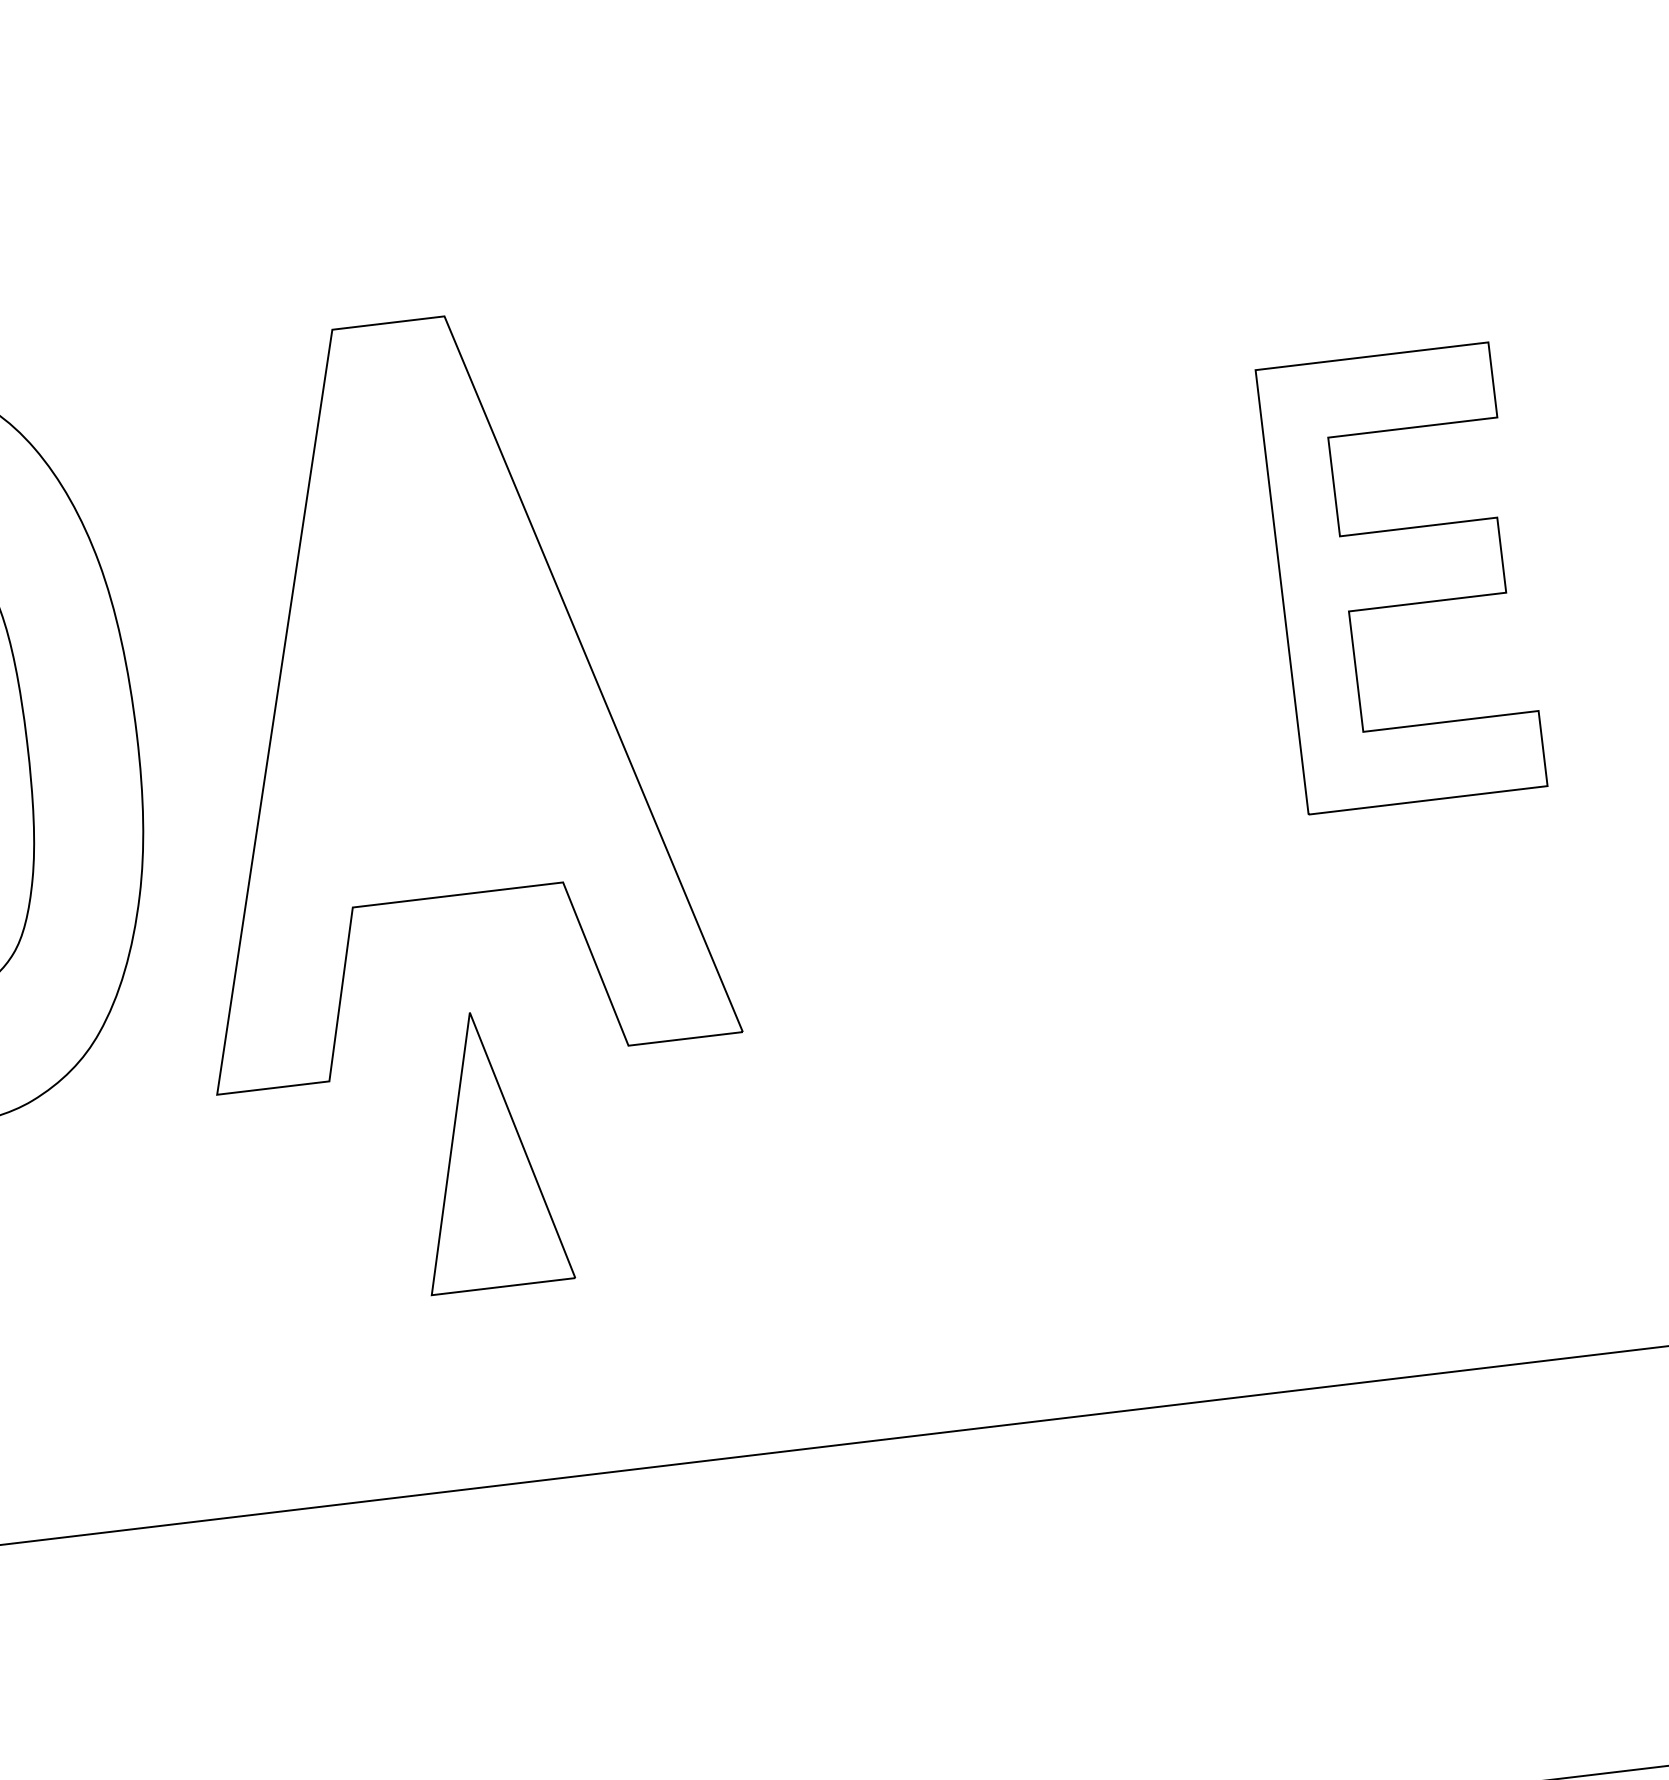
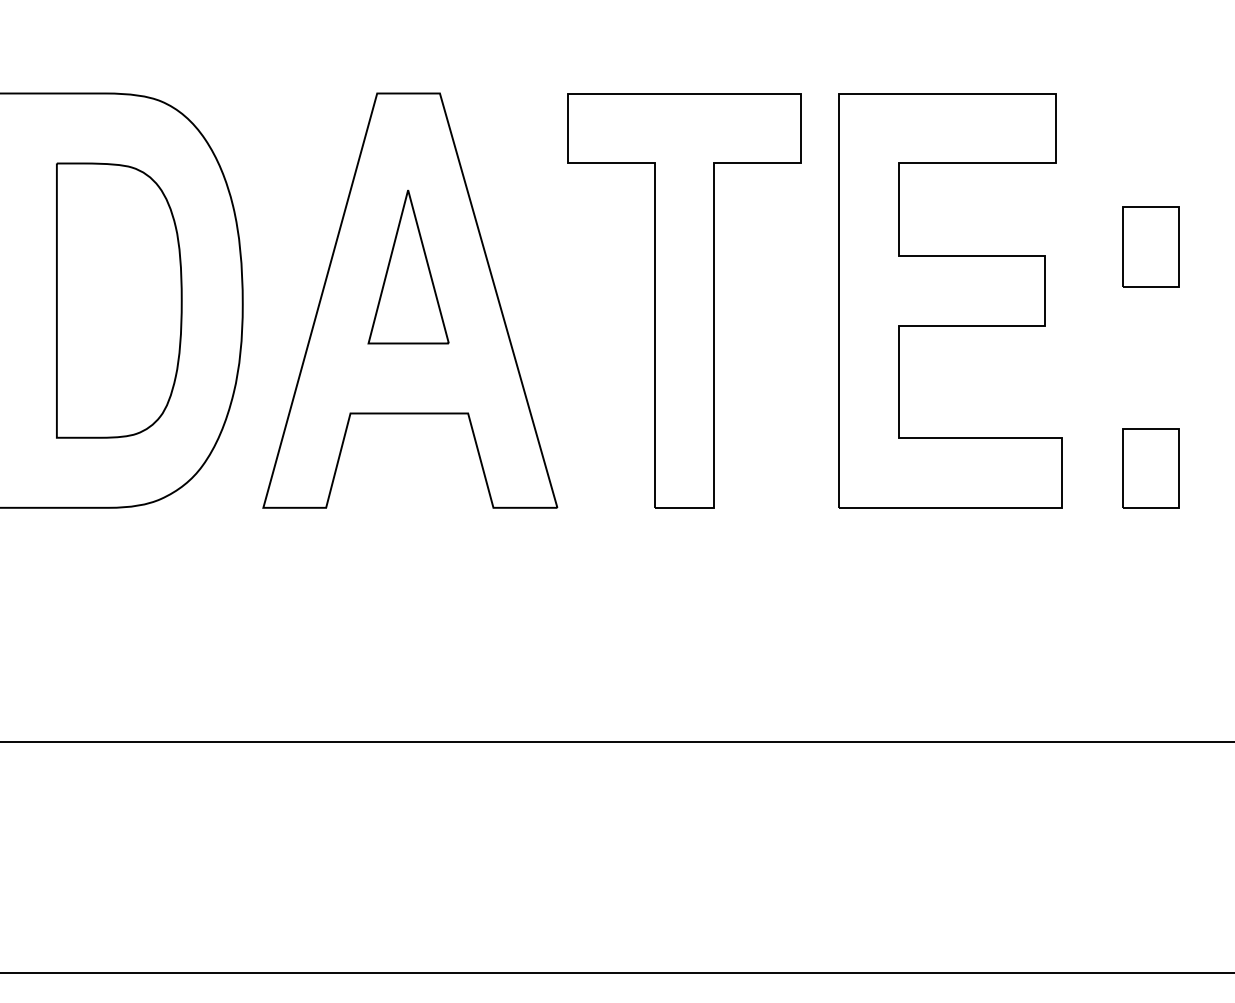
part: (1401, 577) -> (950, 300), size x1.67
part: (925, 634) -> (684, 300), added
part: (486, 1149) -> (408, 266), moved

